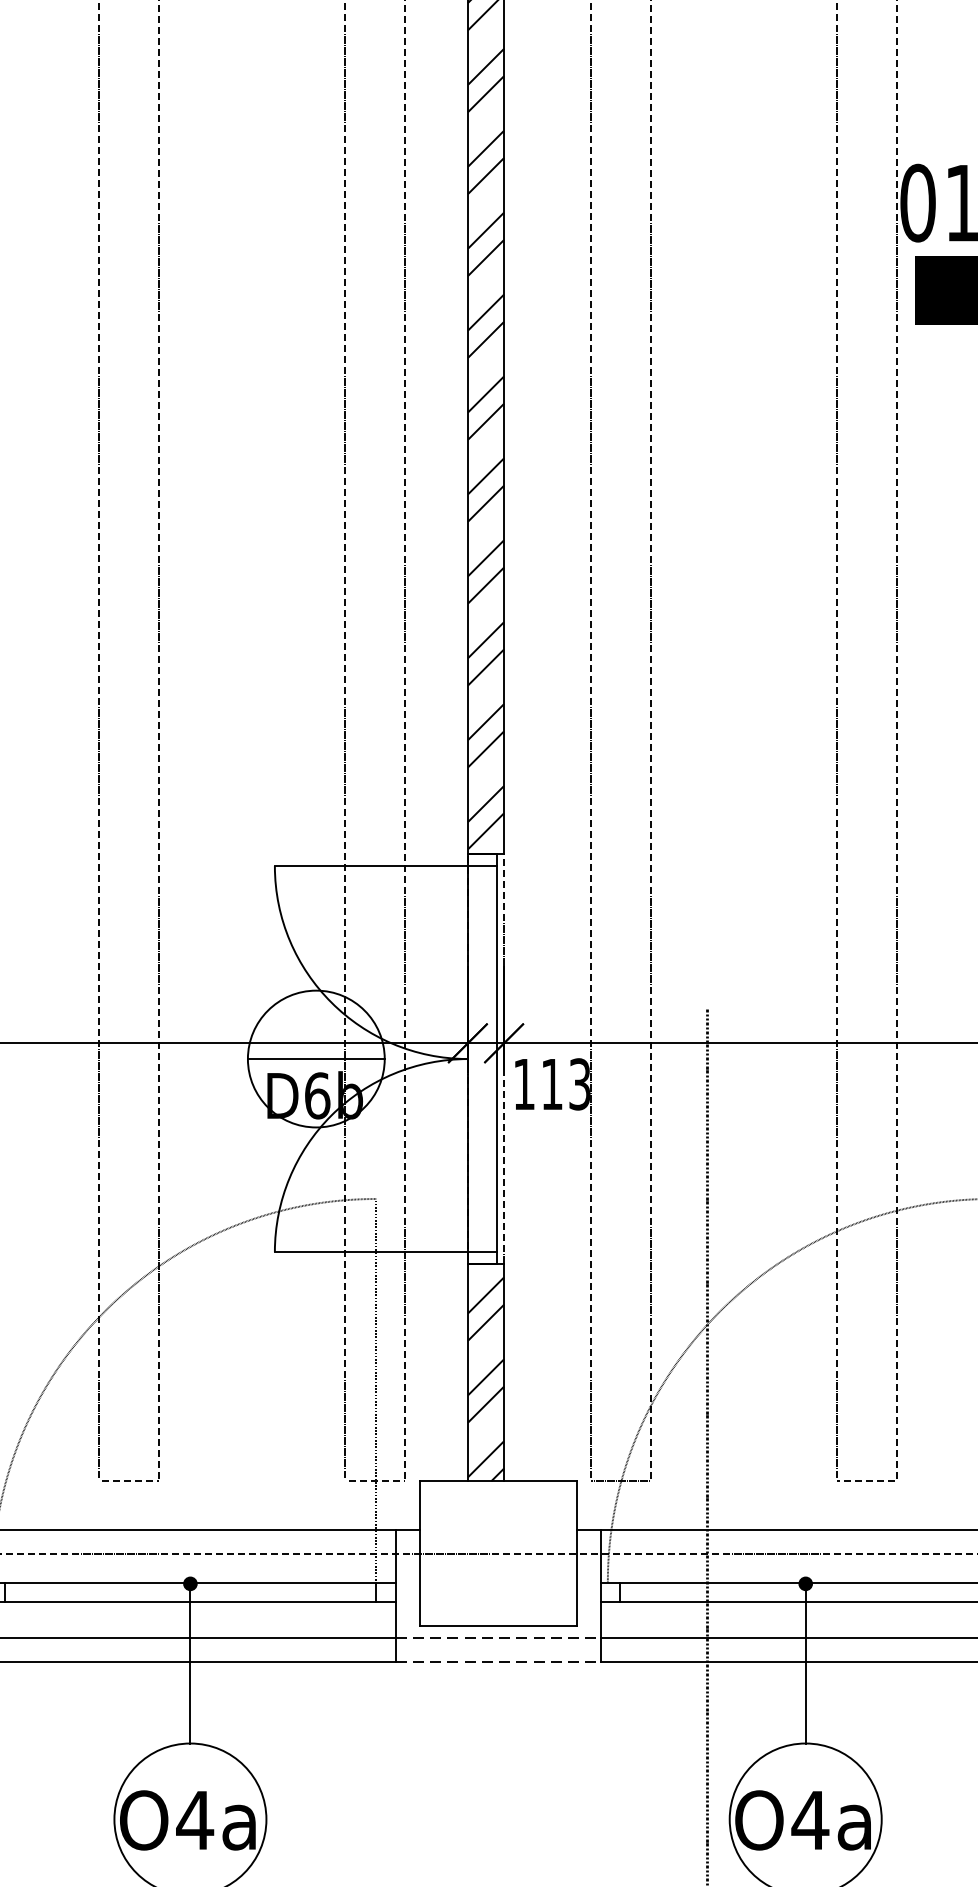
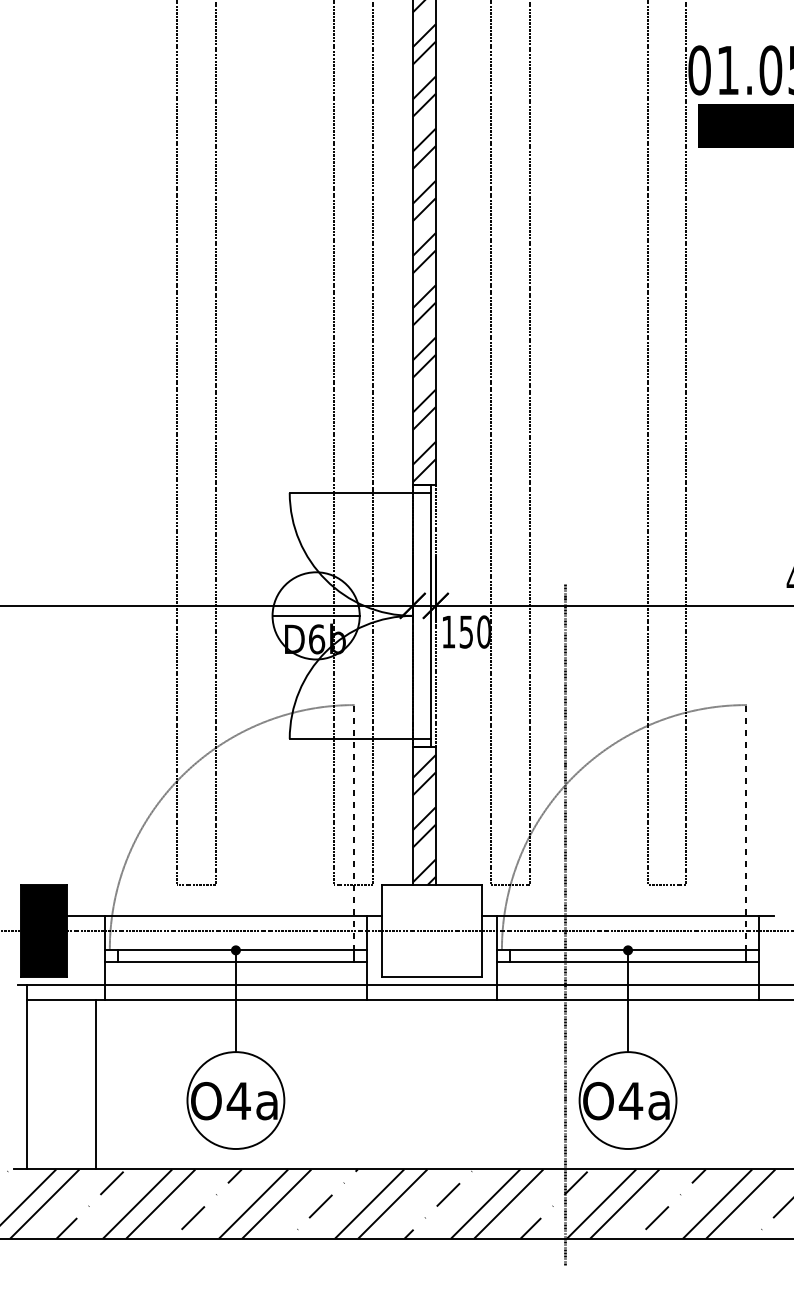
text: (566, 1083) -> (475, 631), 113 -> 150
line: (498, 1637) -> (432, 984), dashed -> solid
line: (498, 1662) -> (432, 1000), dashed -> solid

